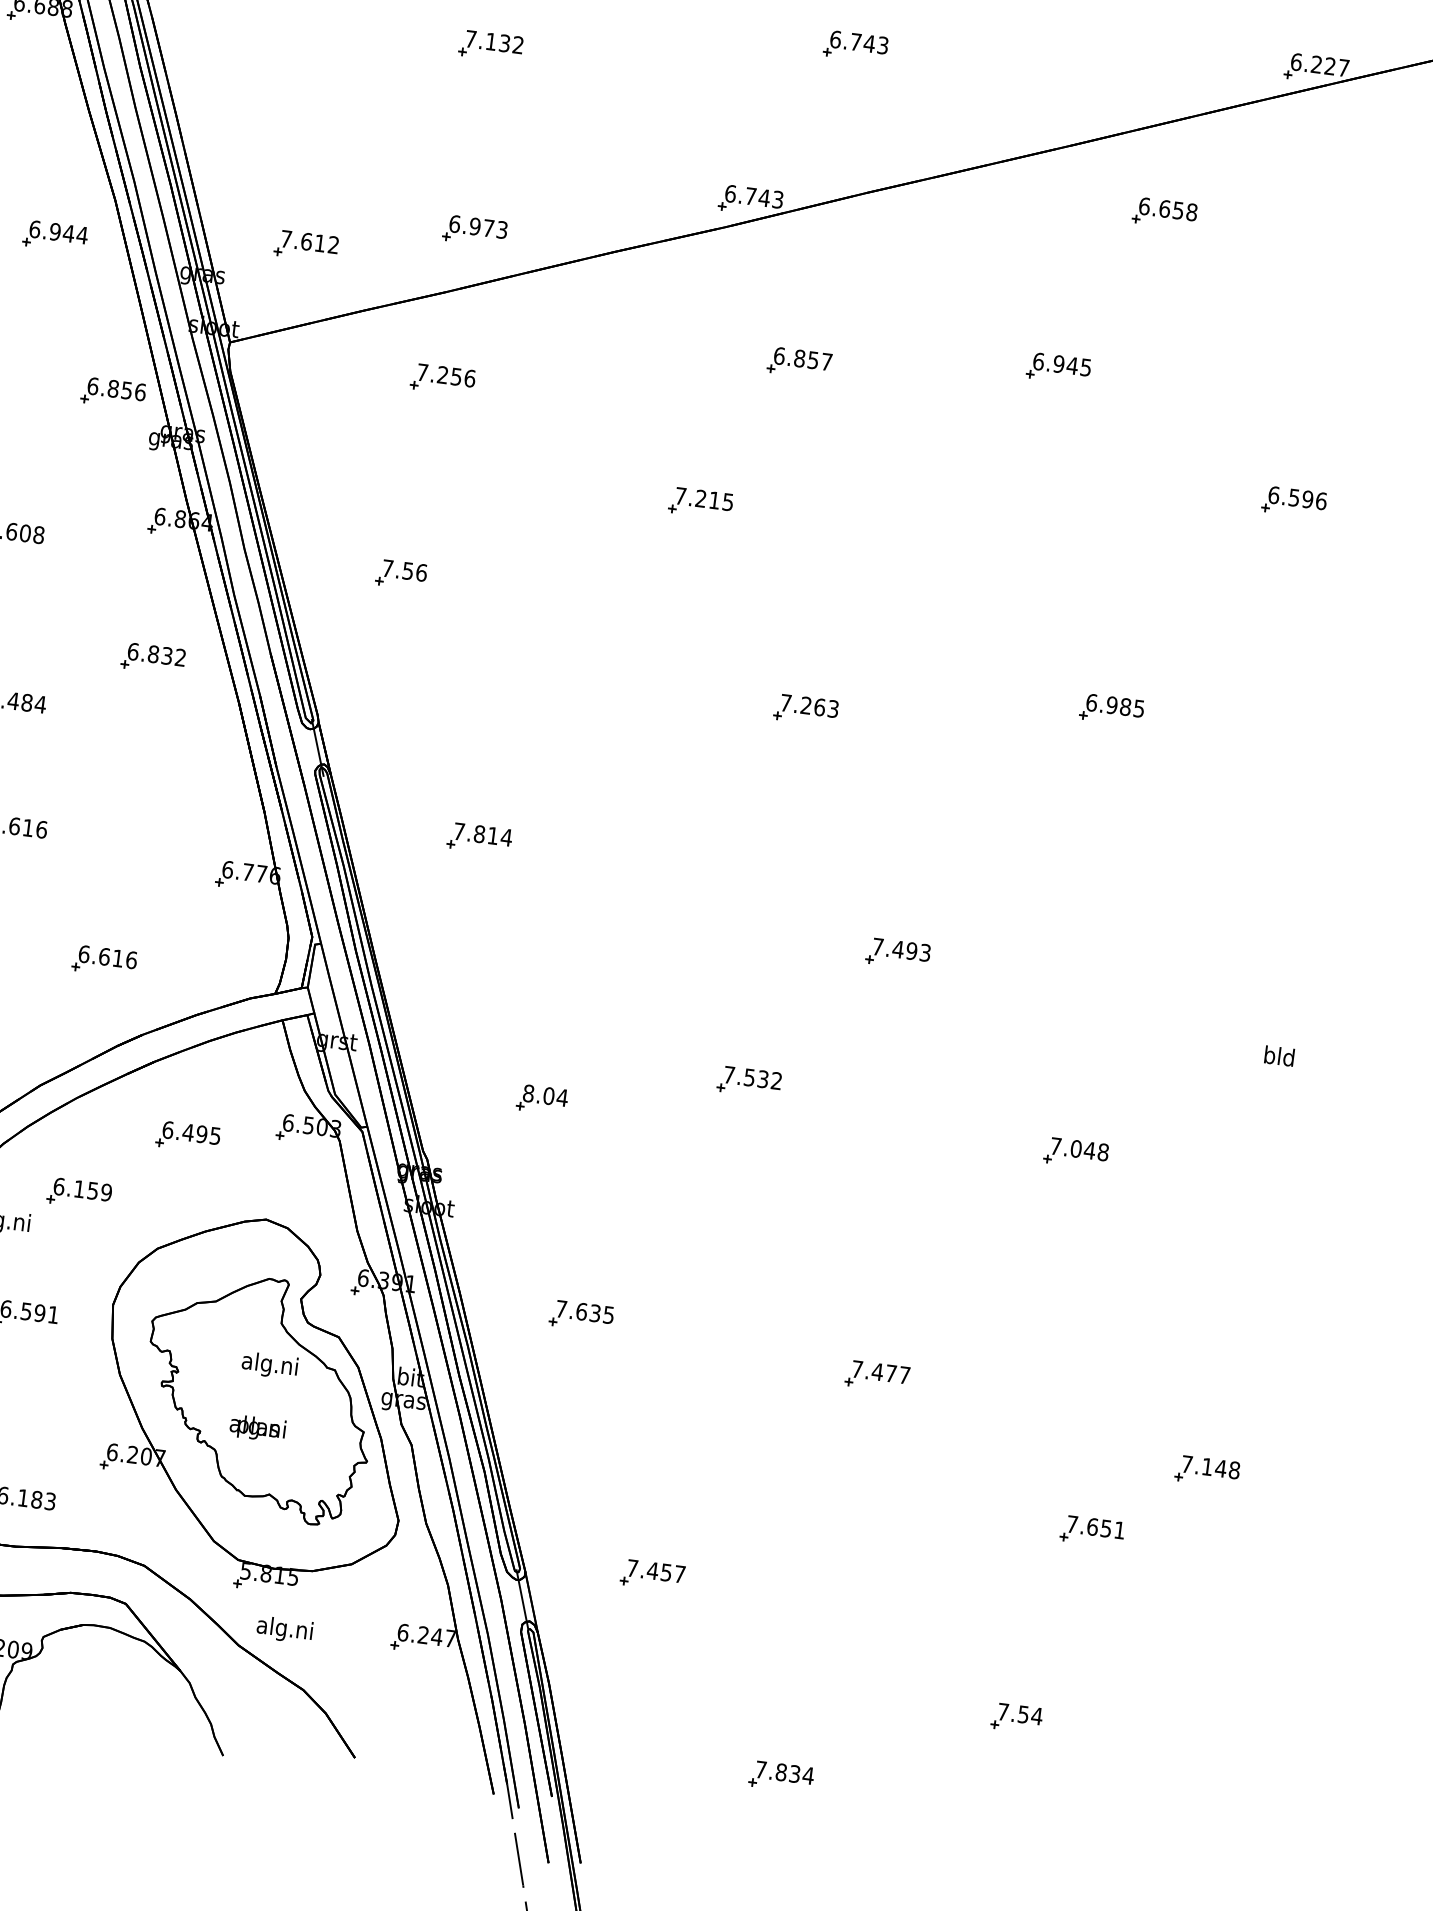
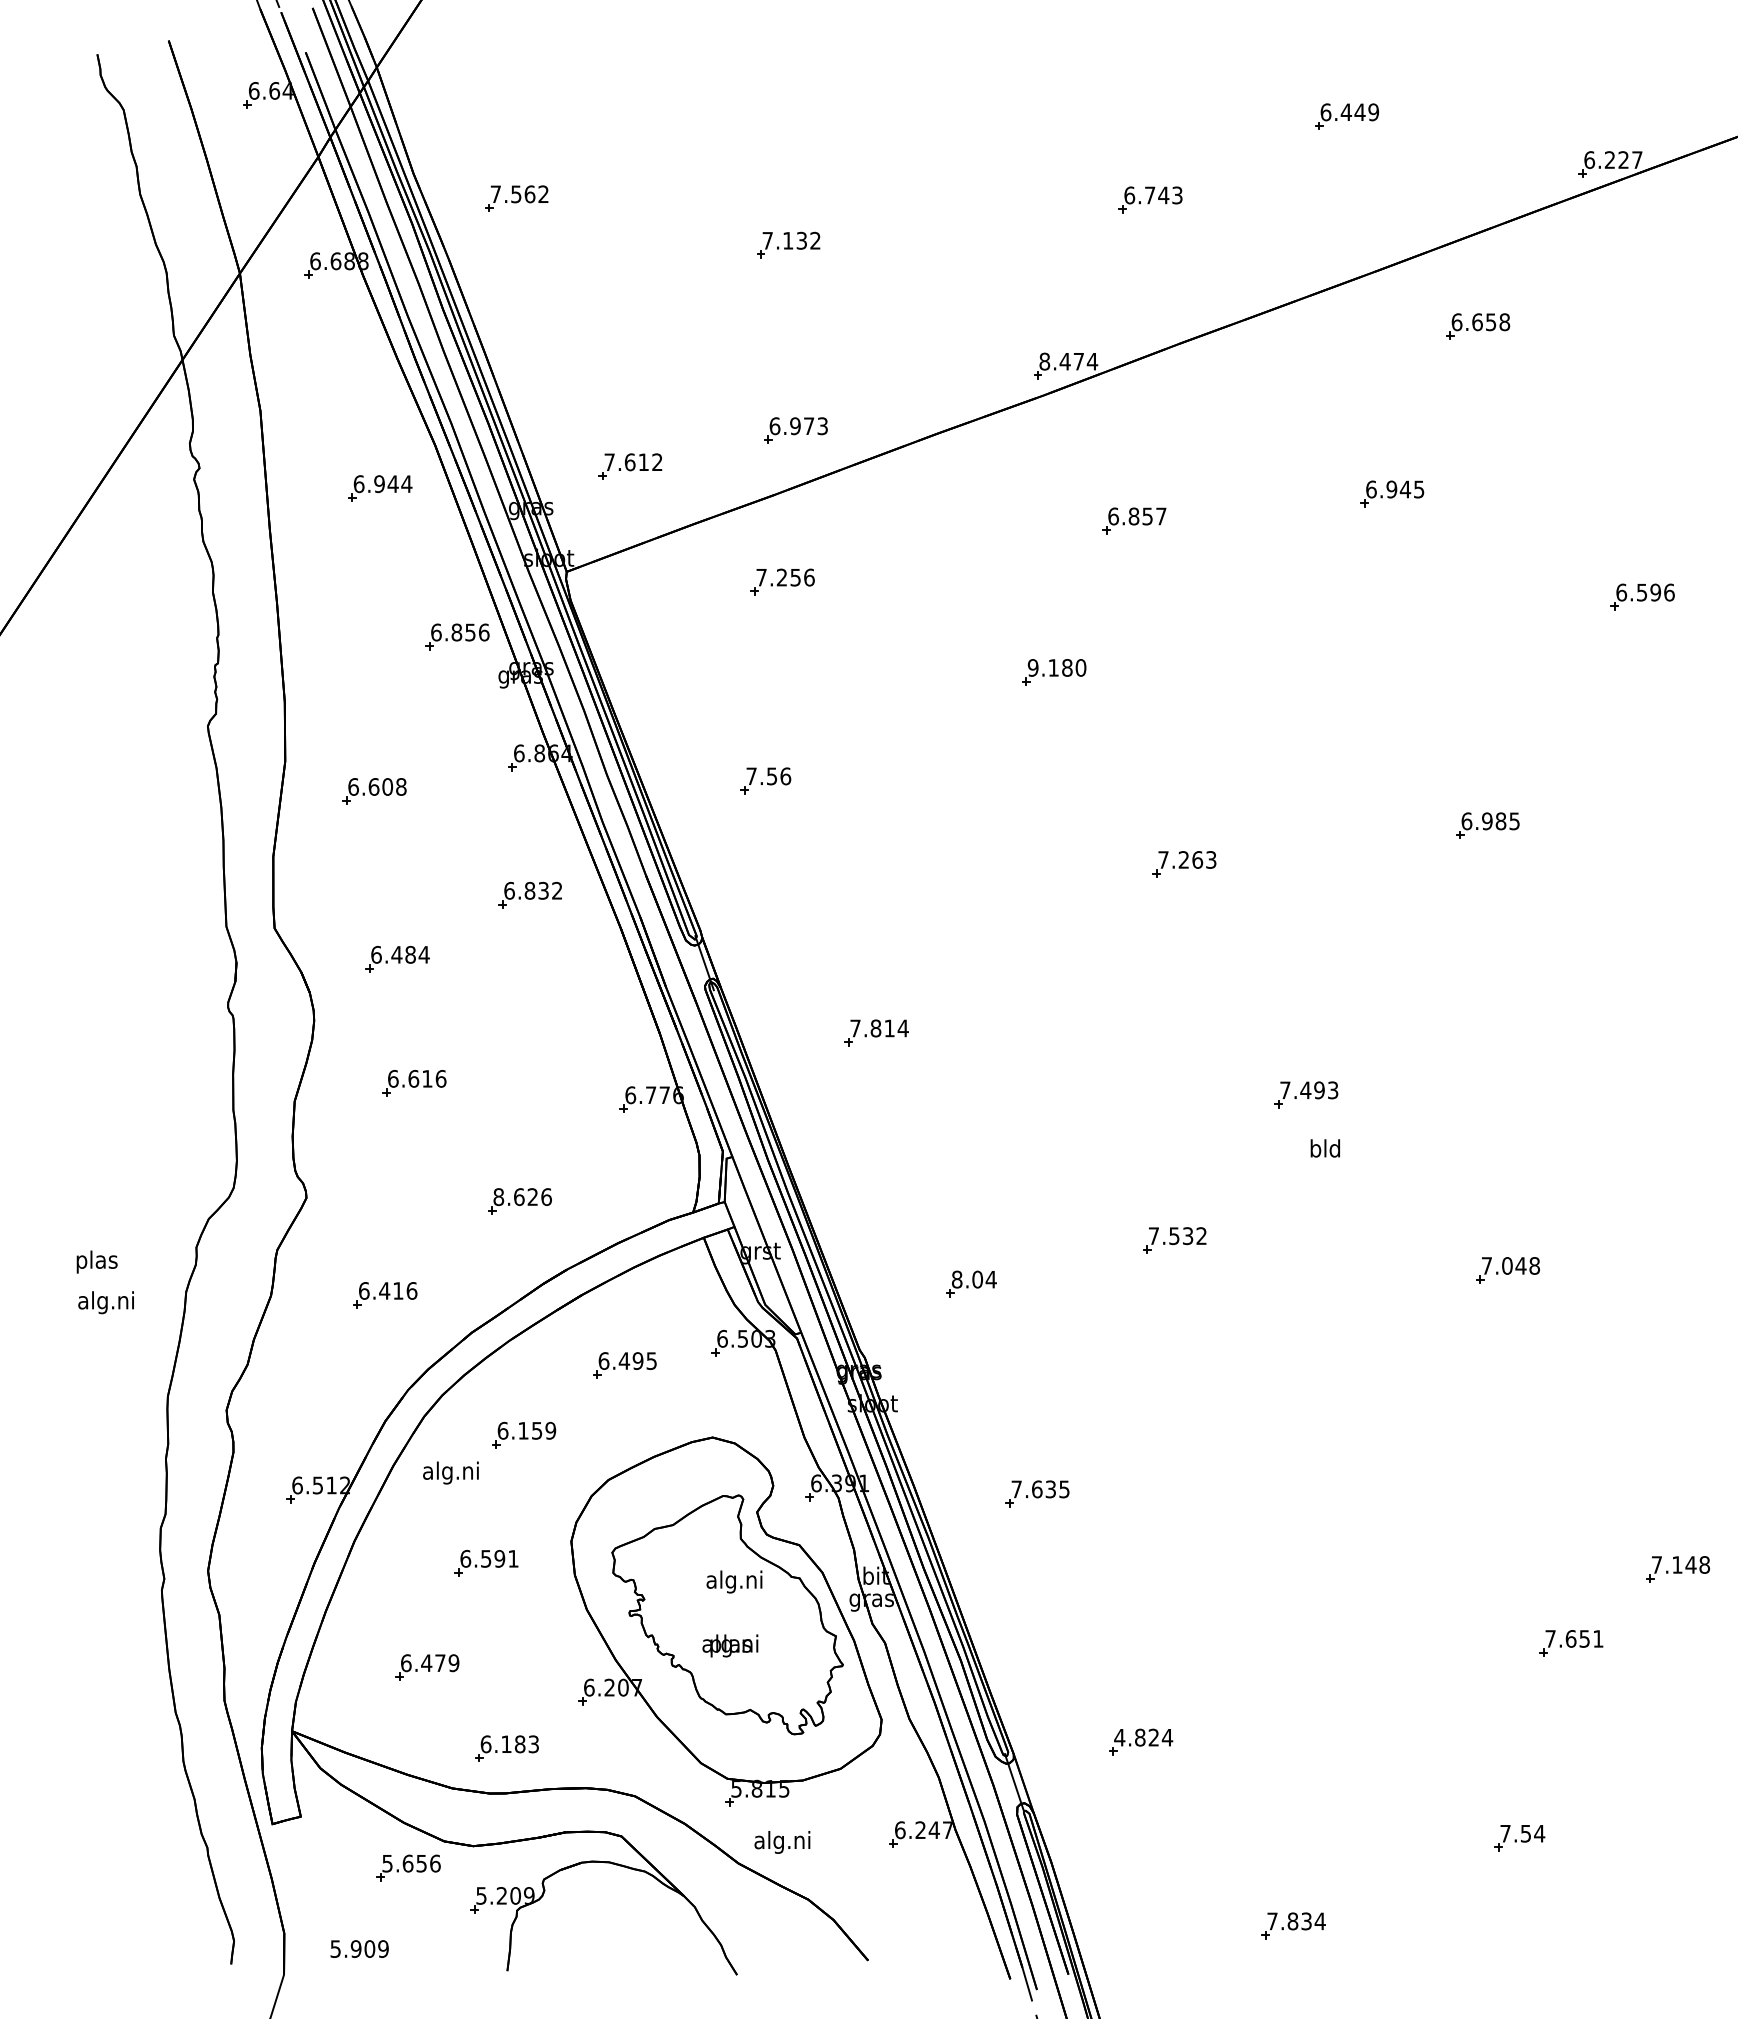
text: (754, 196) -> (1068, 361), 6.743 -> 8.474
text: (703, 498) -> (1056, 667), 7.215 -> 9.180
text: (100, 955) -> (515, 1196), 6.616 -> 8.626
text: (1278, 1056) -> (1324, 1148), moved
part: (877, 1376) -> (1338, 1516), removed
text: (656, 1571) -> (1143, 1737), 7.457 -> 4.824

